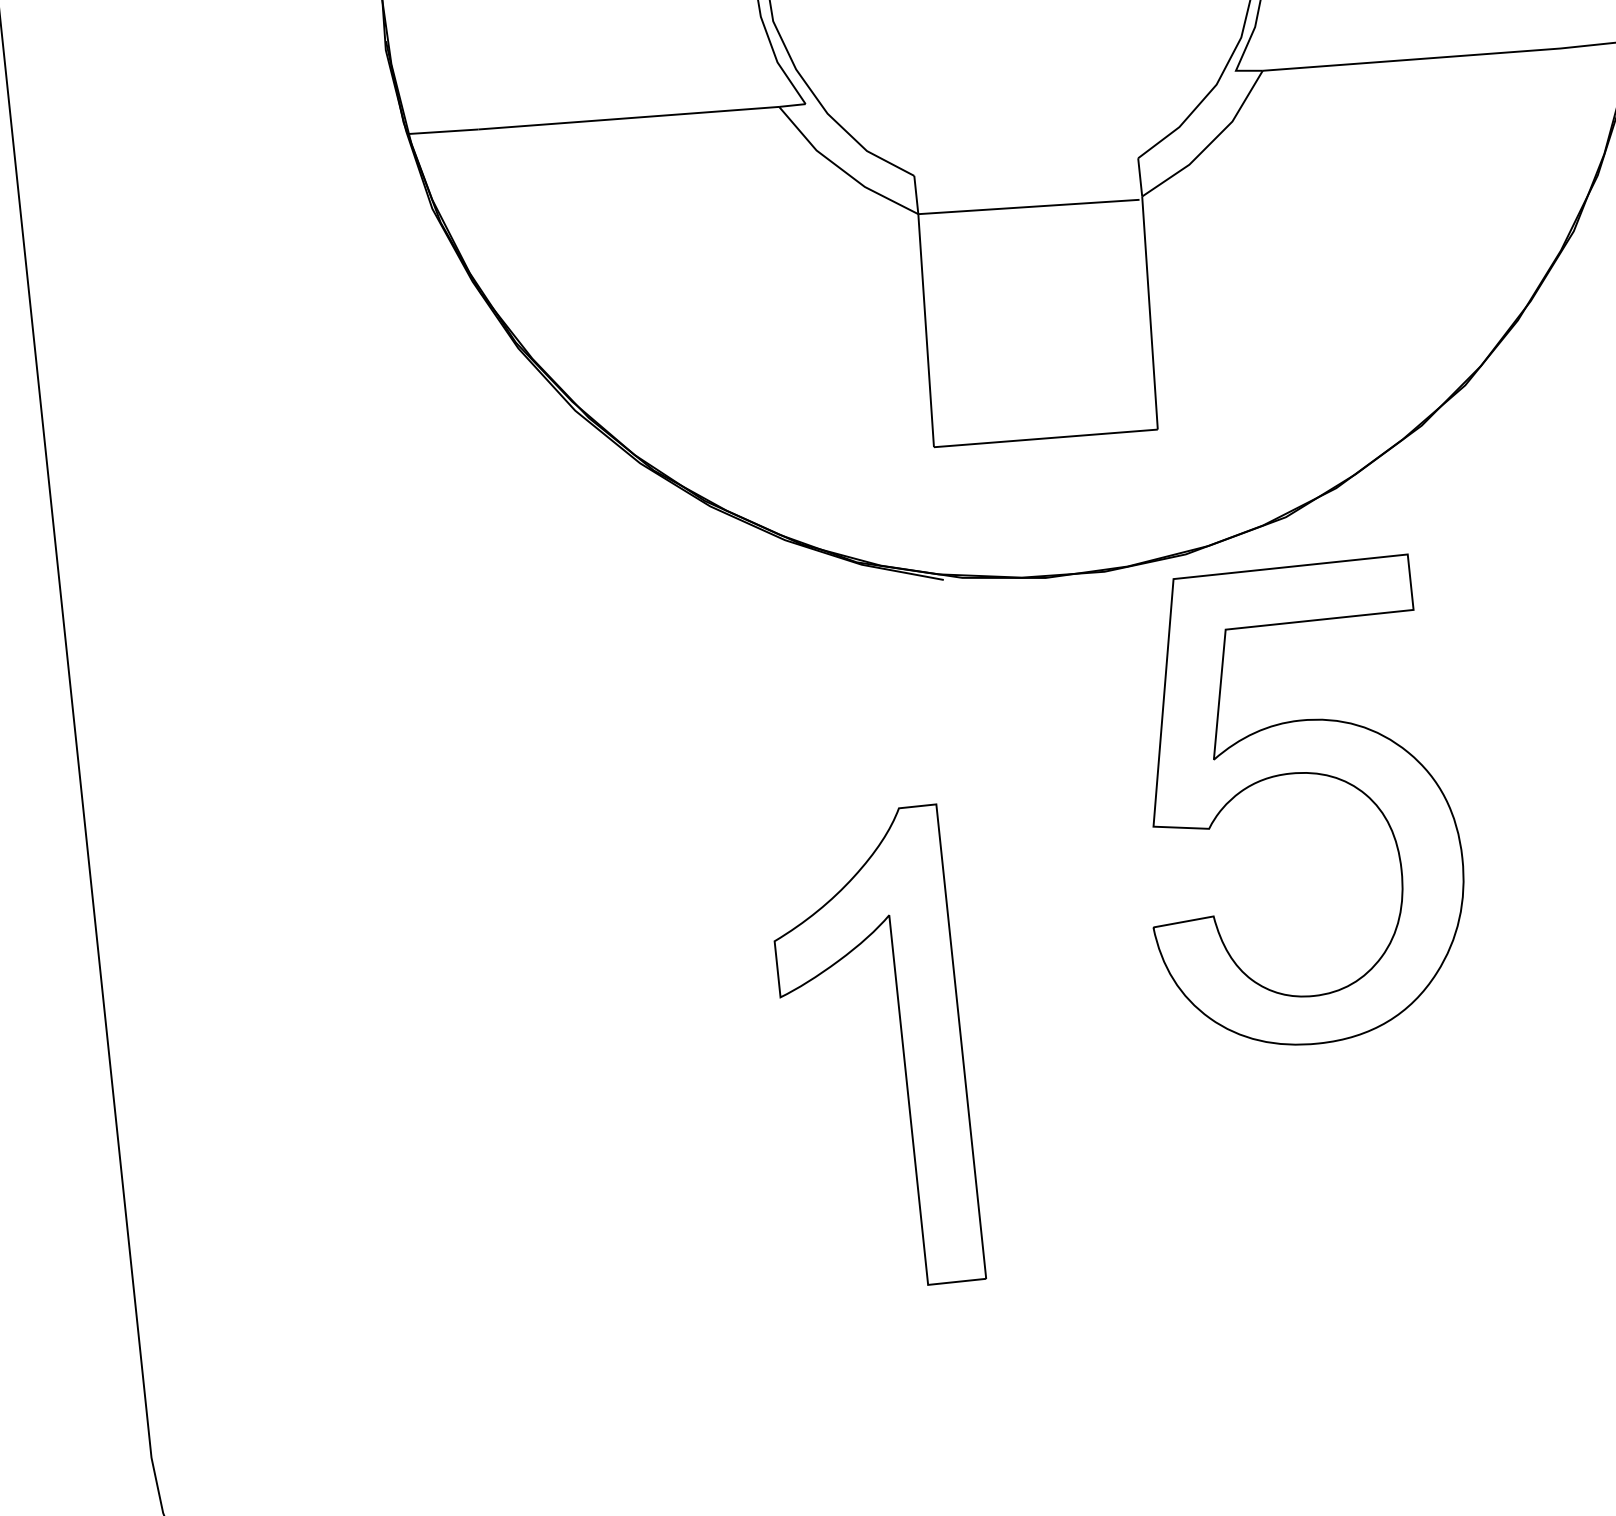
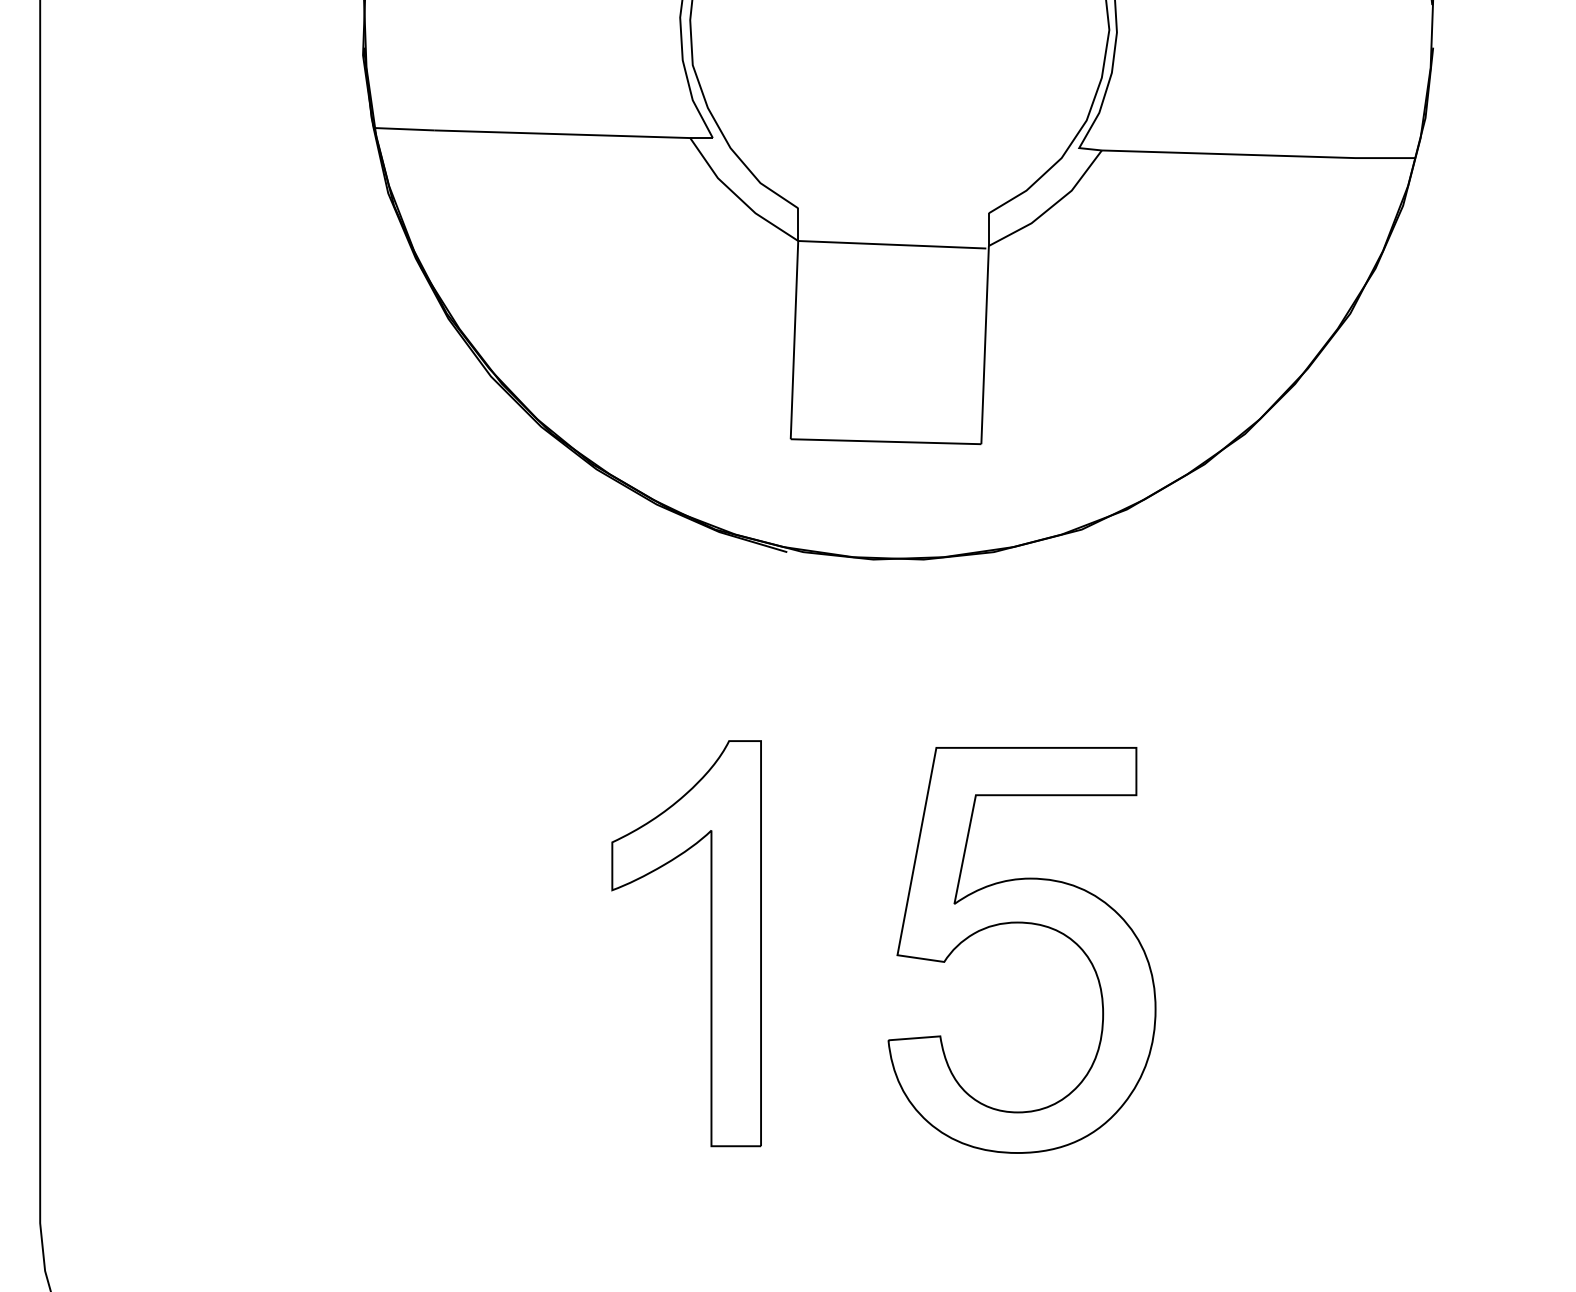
part: (1294, 774) -> (1021, 923), moved

